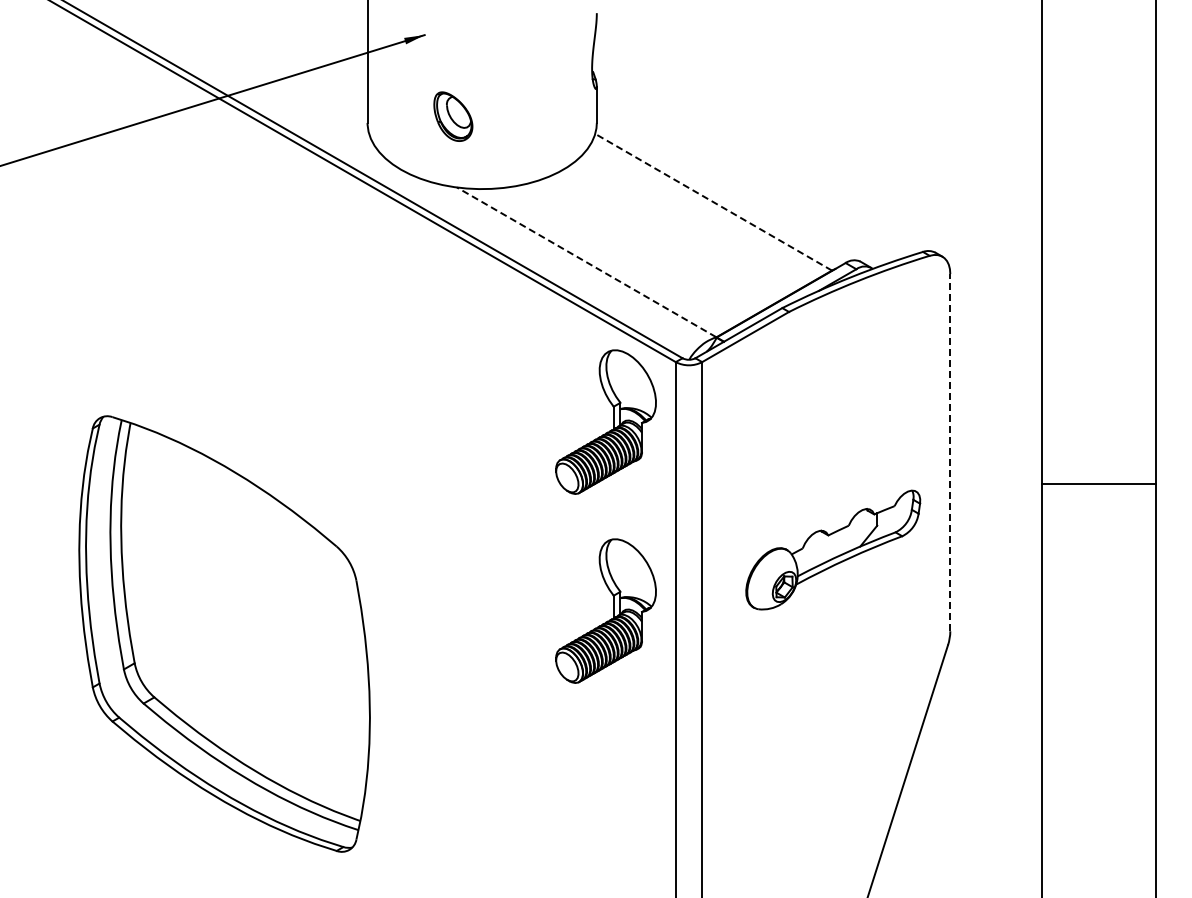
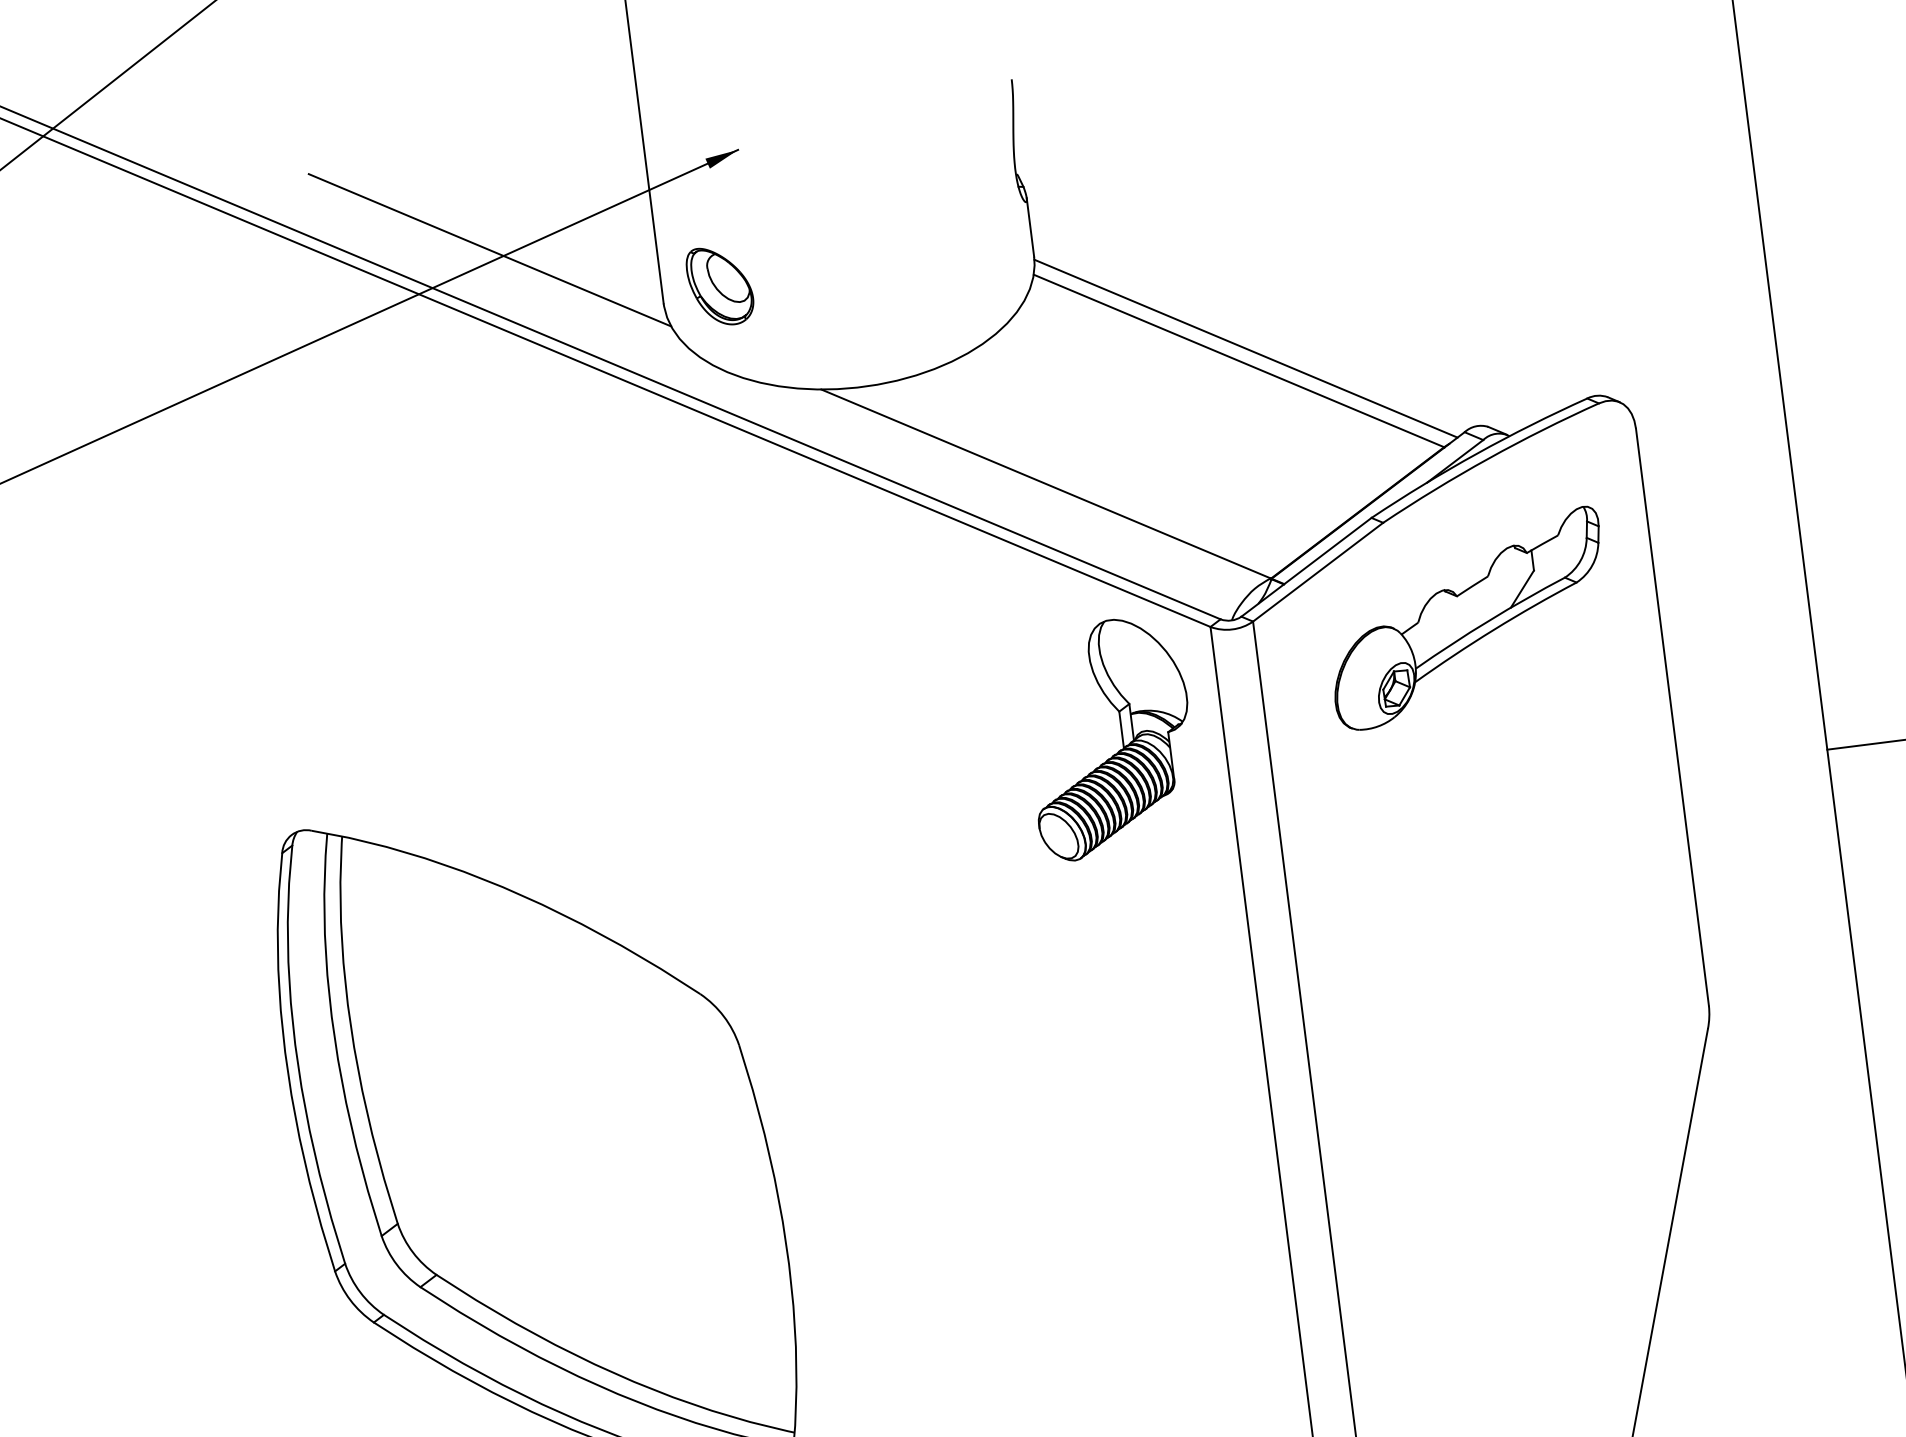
line: (265, 76) -> (489, 249), added
part: (453, 116) -> (720, 285), moved
line: (718, 194) -> (1245, 347), added
line: (713, 202) -> (1238, 361), dashed -> solid
line: (586, 262) -> (1045, 484), dashed -> solid
line: (950, 452) -> (1672, 716), dashed -> solid
part: (833, 549) -> (1468, 617), moved
part: (613, 610) -> (1160, 1040), removed

